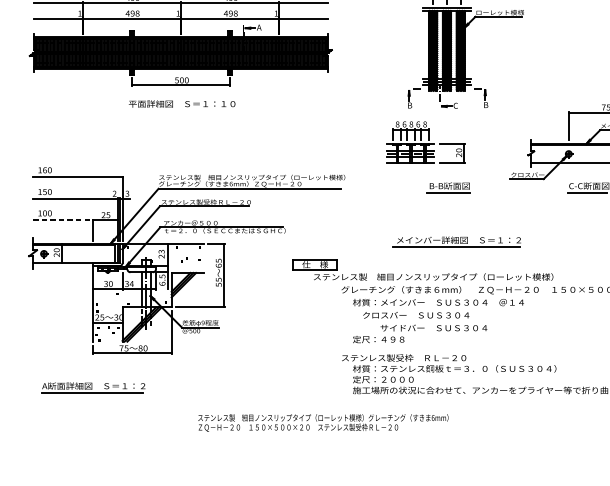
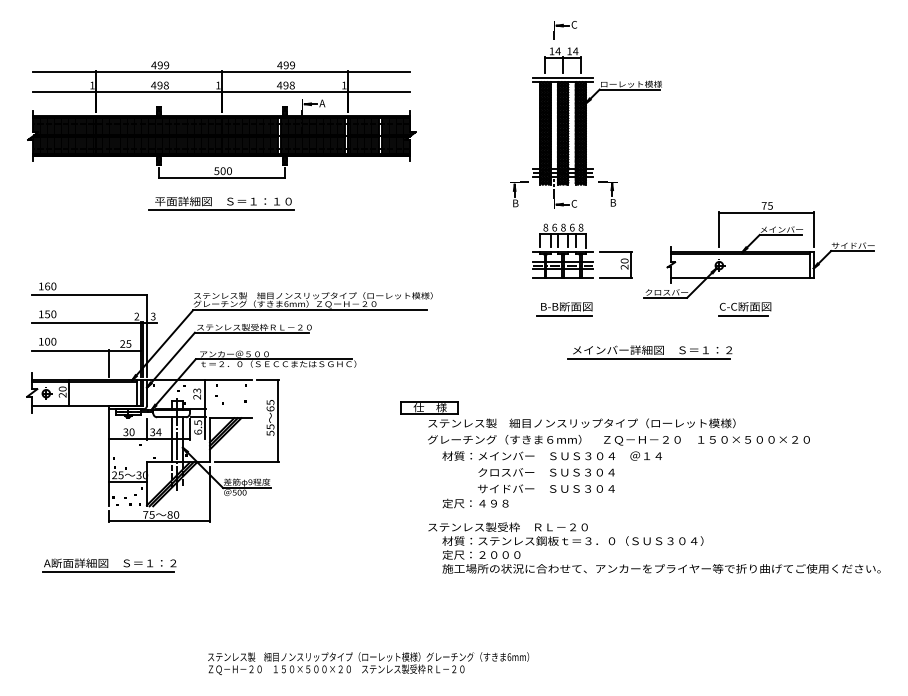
line: (180, 111) -> (221, 210), added
part: (426, 142) -> (582, 250), moved
line: (62, 220) -> (70, 350), dashed -> solid
part: (456, 242) -> (649, 352), moved
part: (422, 270) -> (567, 414), moved
text: (416, 315) -> (546, 472), moved
text: (323, 422) -> (368, 663), moved

